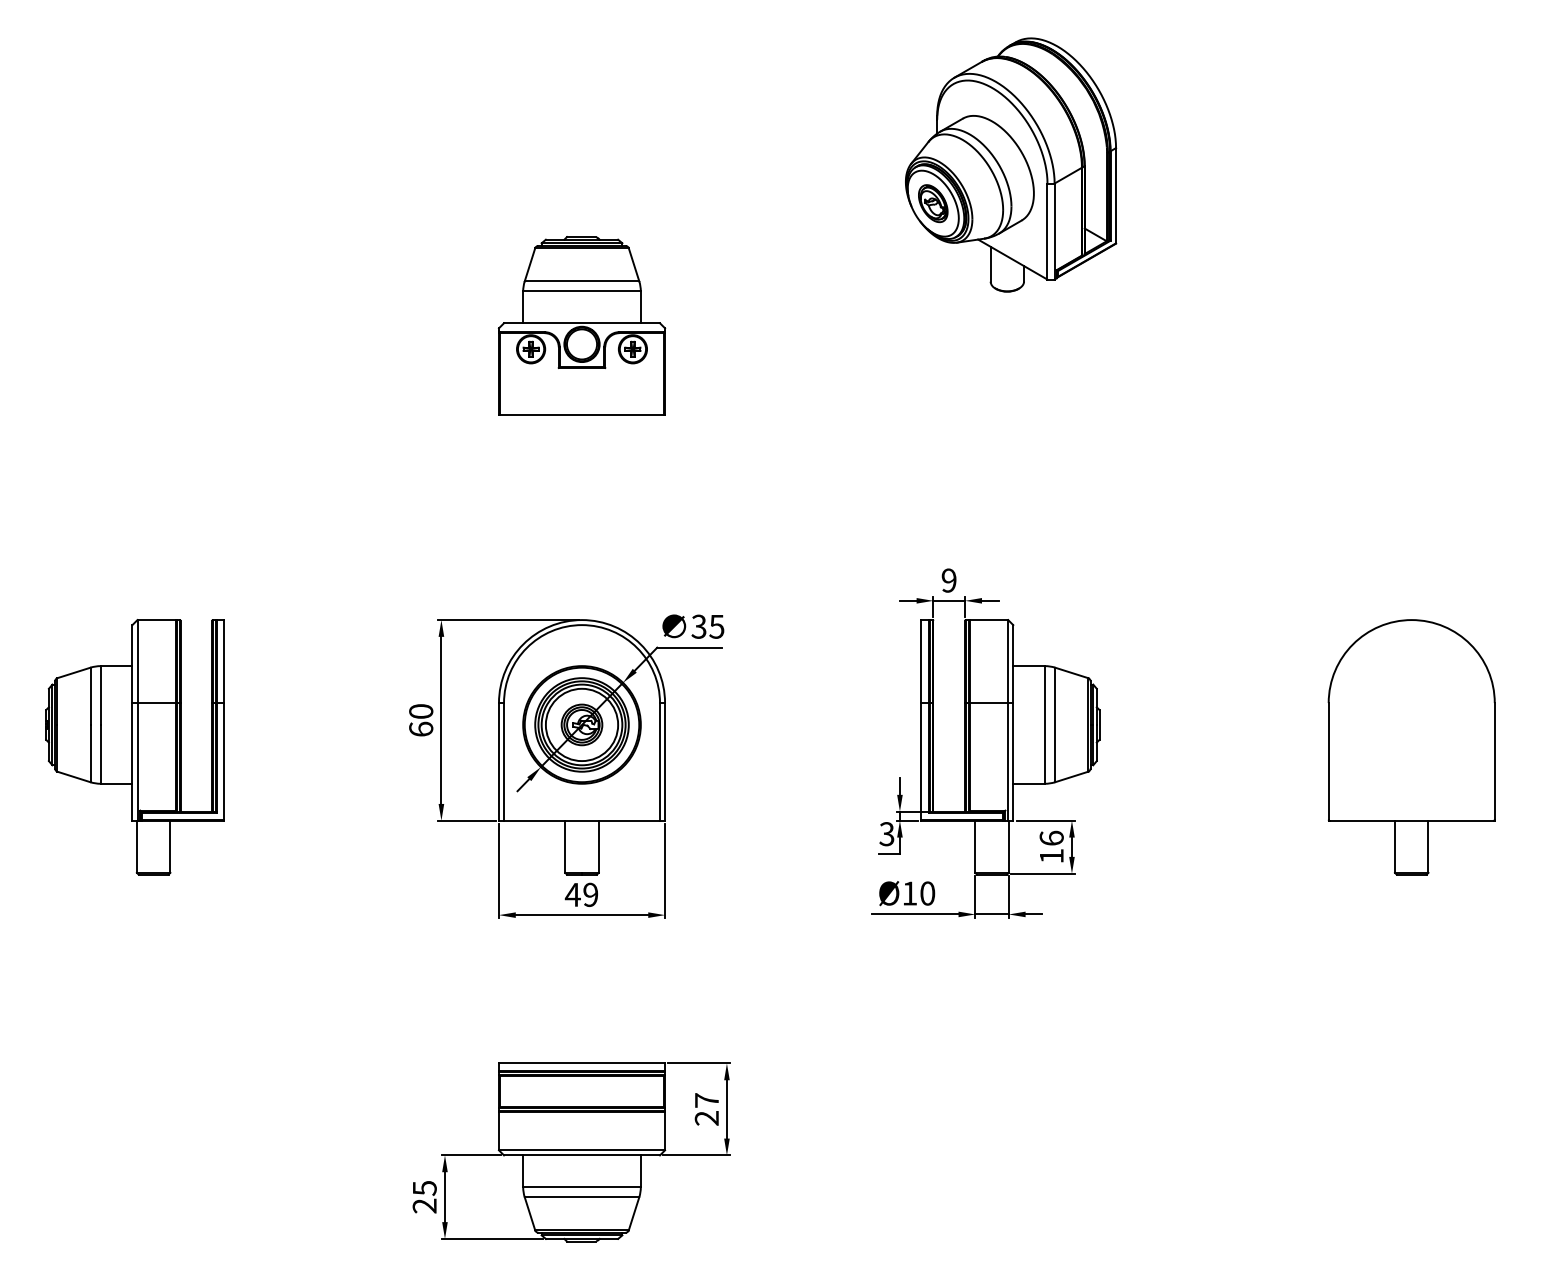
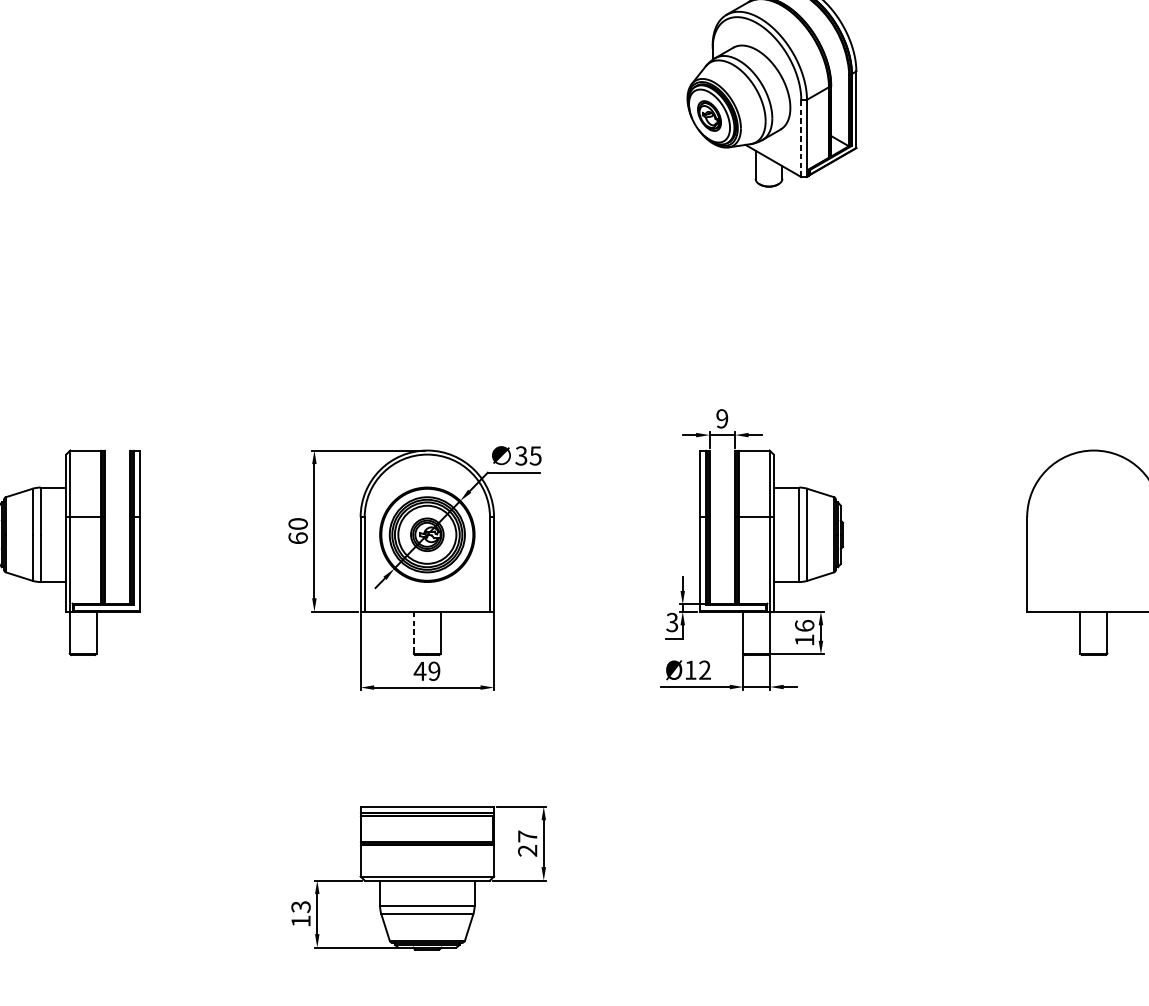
line: (1047, 231) -> (801, 138), solid -> dashed
part: (581, 325) -> (426, 213), removed
line: (565, 847) -> (414, 633), solid -> dashed
text: (927, 893) -> (704, 670), Ø10 -> Ø12
text: (424, 1197) -> (300, 914), 25 -> 13

